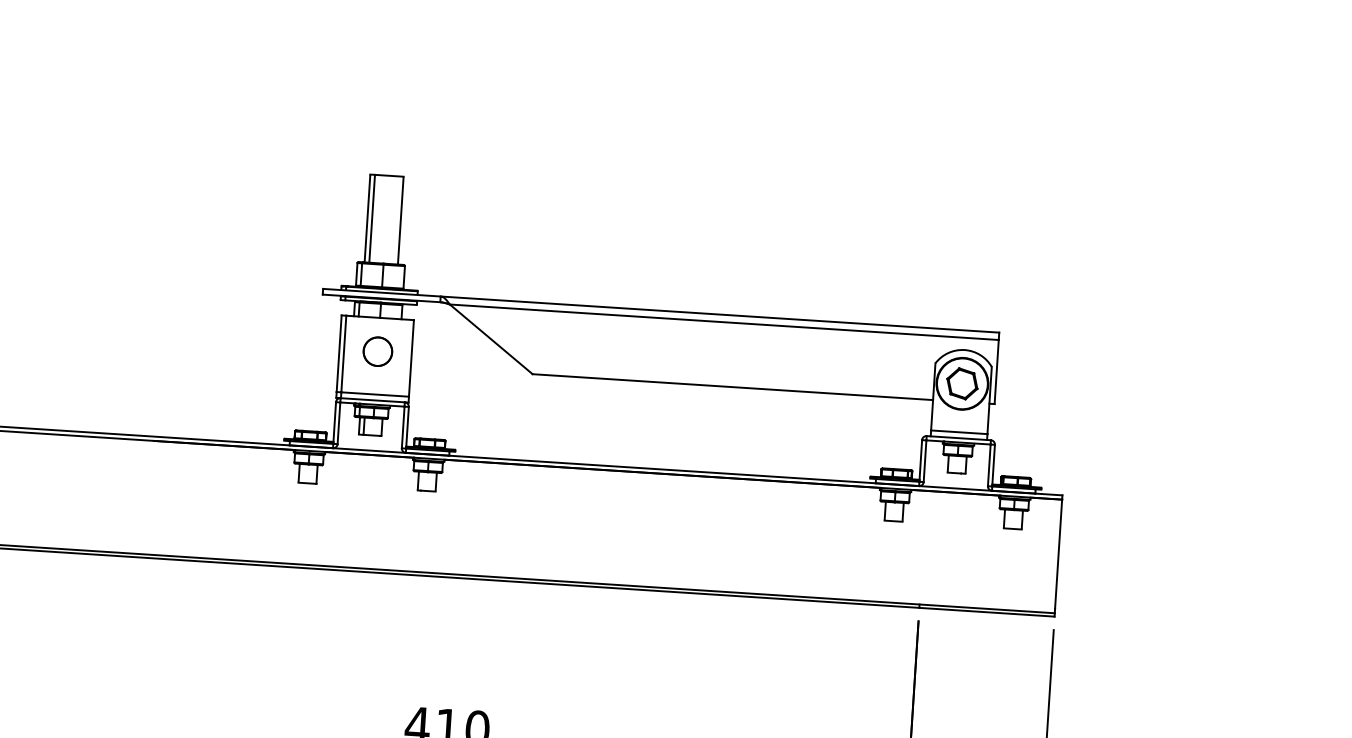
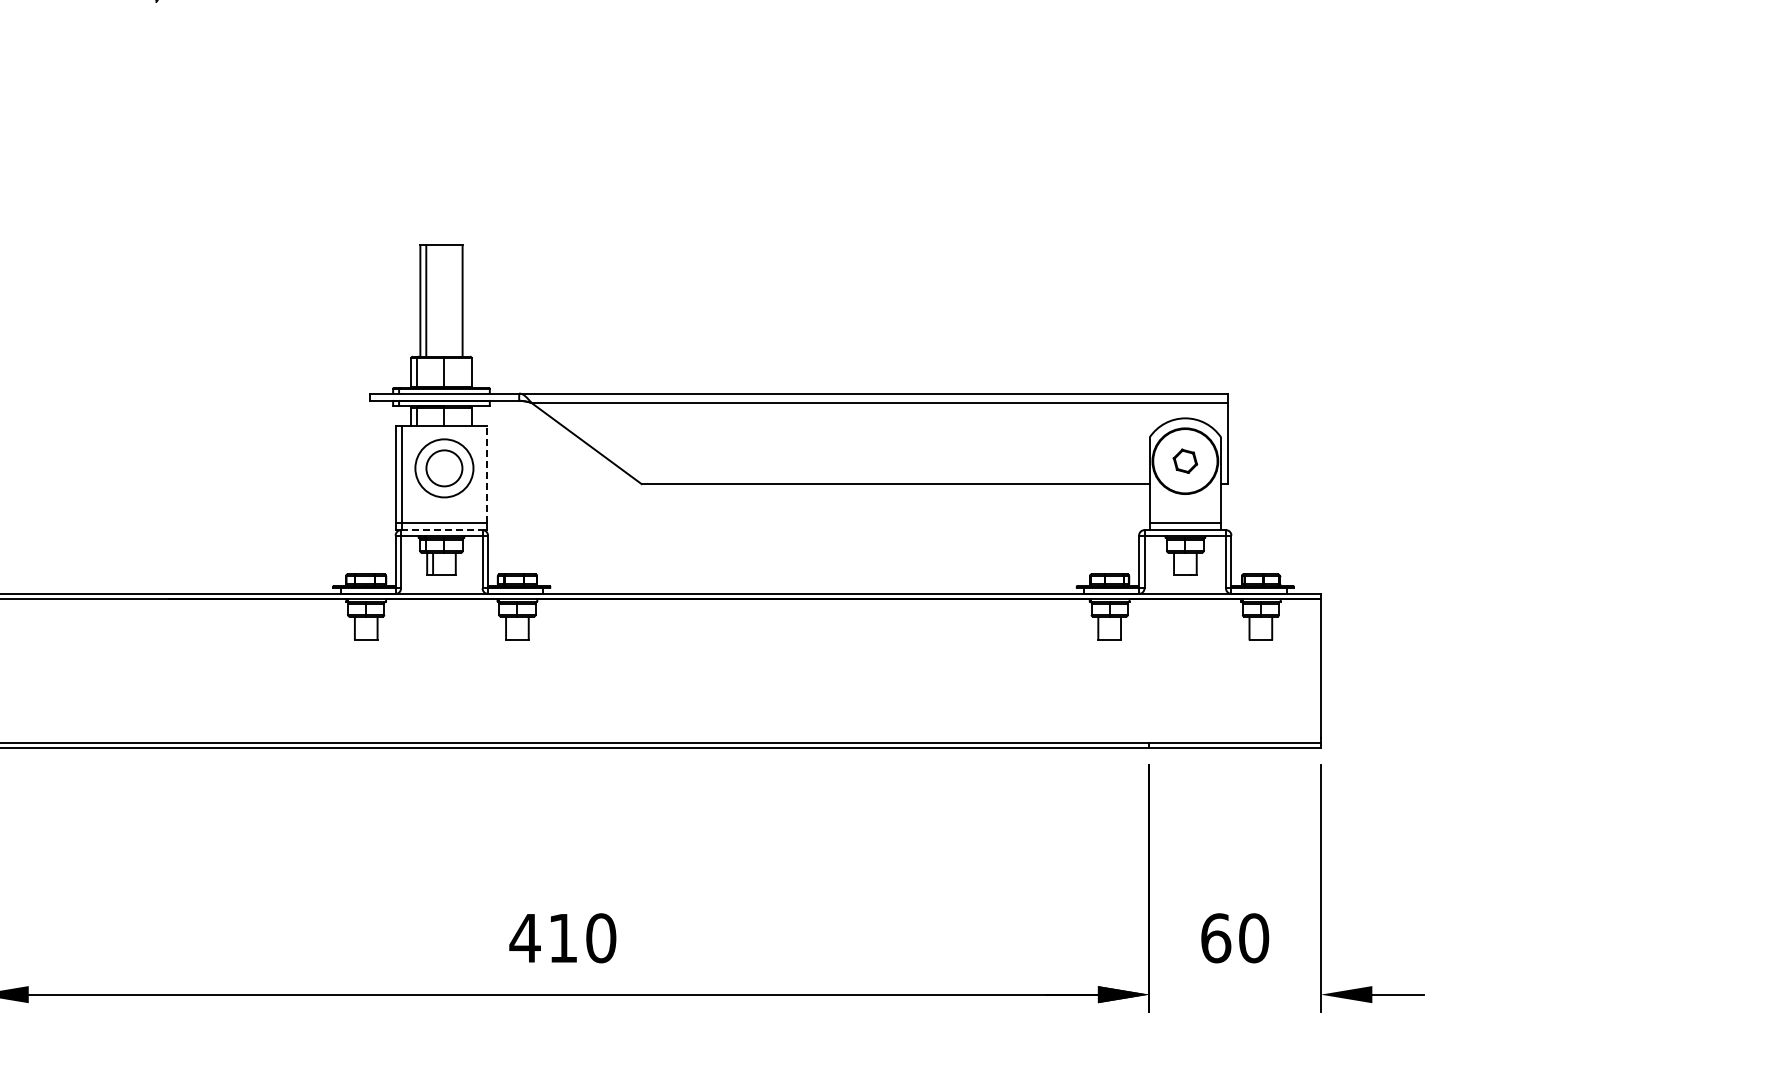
circle: (377, 351) -> (444, 468), size x1.6
line: (411, 358) -> (487, 474), solid -> dashed
part: (962, 384) -> (1185, 461), size x0.6
line: (372, 400) -> (441, 530), solid -> dashed

